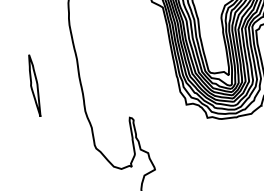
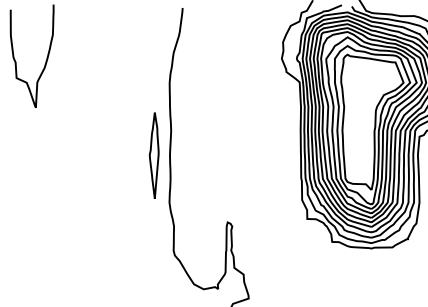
part: (33, 85) -> (153, 155), moved

